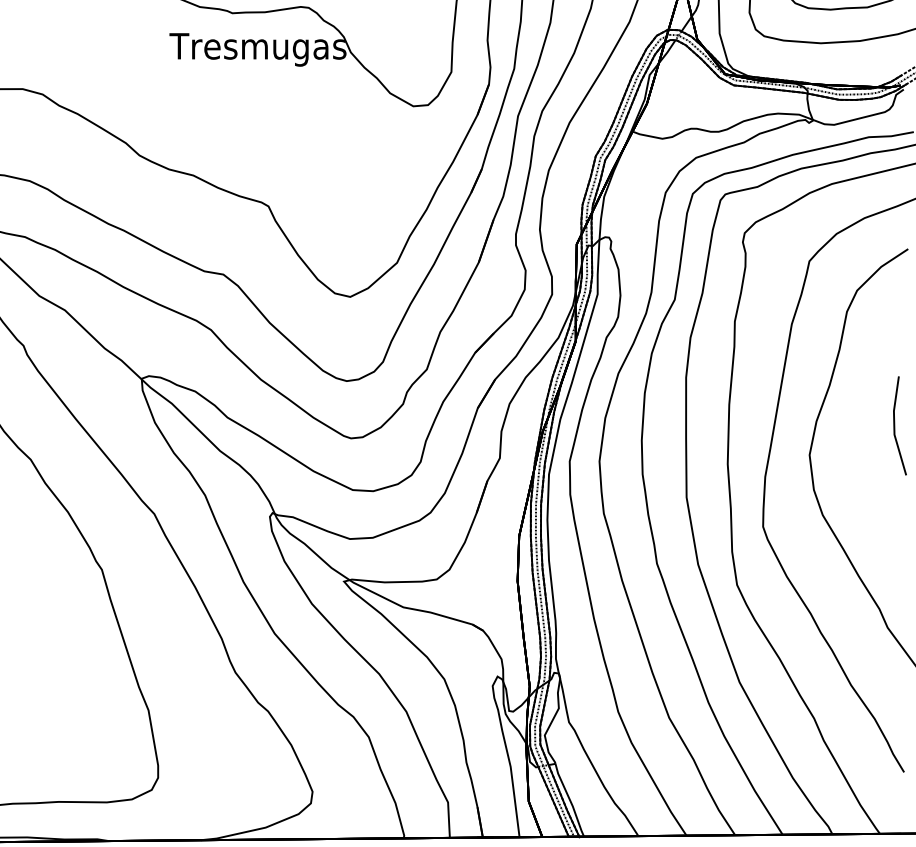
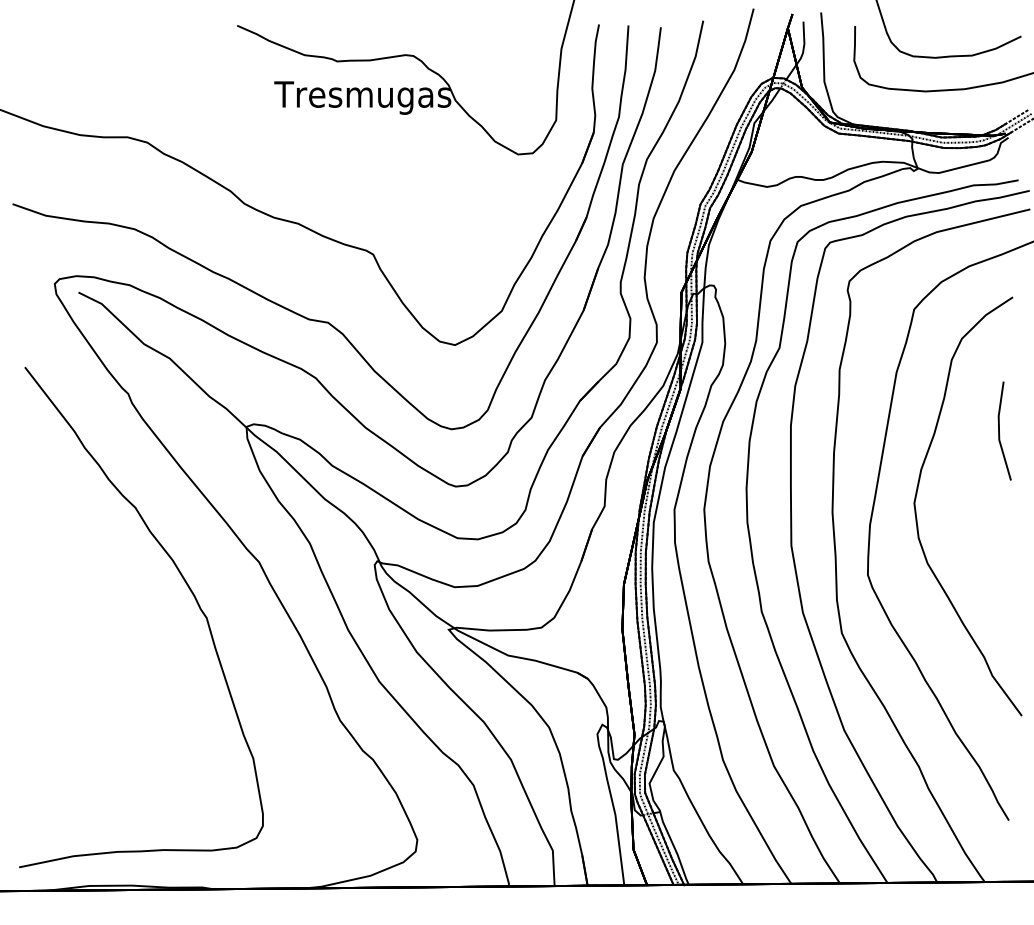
line: (894, 425) -> (999, 430), moved

